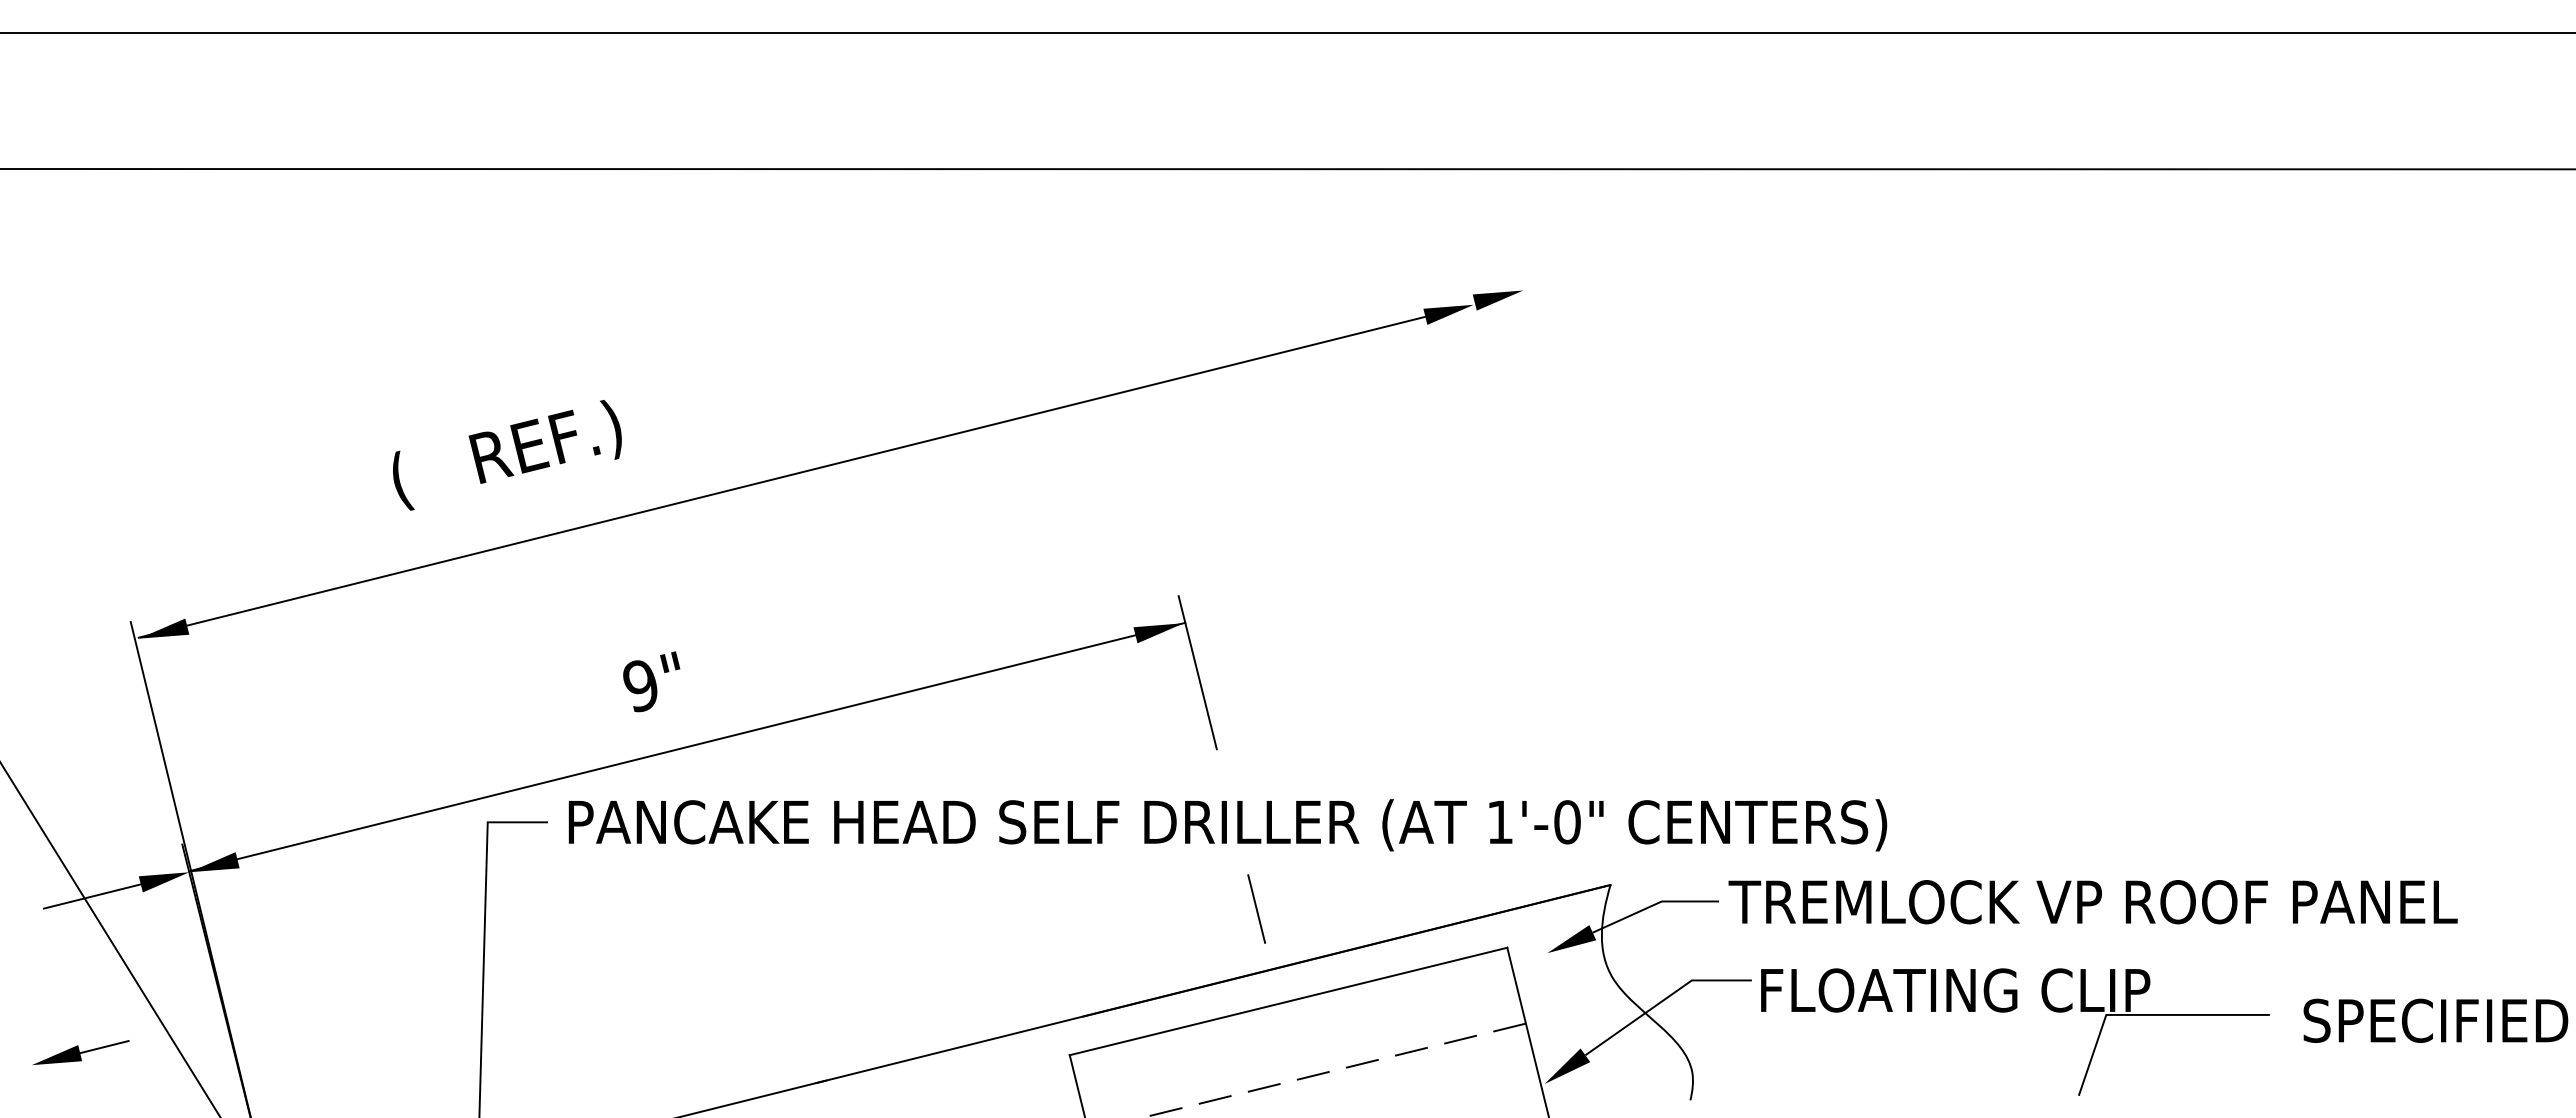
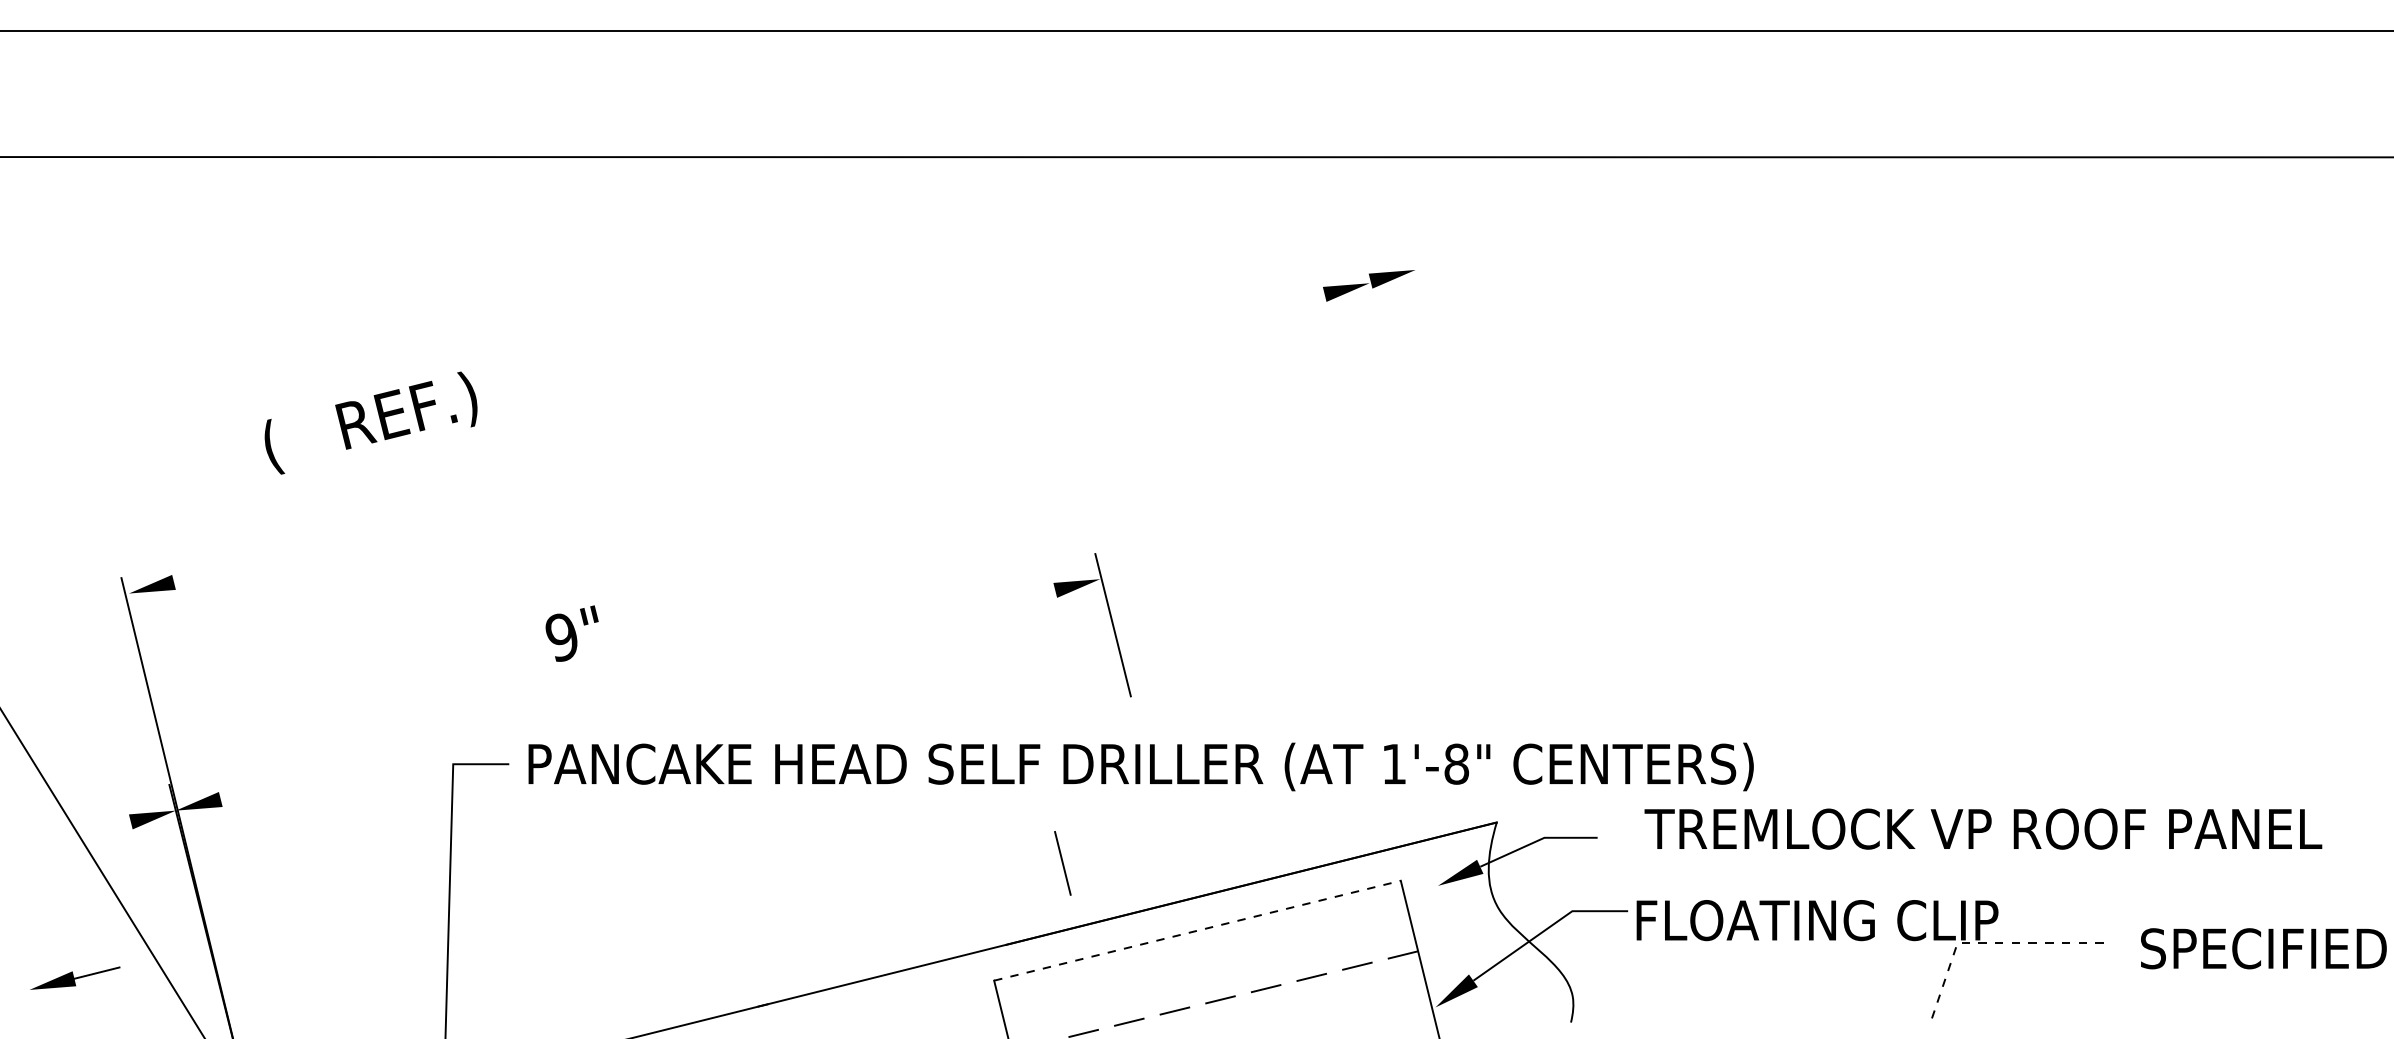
text: (507, 455) -> (371, 423), moved
line: (781, 476) -> (726, 442), removed
text: (651, 681) -> (571, 633), moved
line: (687, 746) -> (638, 693), removed
text: (1567, 822) -> (1456, 764), 1'-0" -> 1'-8"
line: (92, 896) -> (85, 833), removed
text: (2092, 902) -> (1982, 829), moved
line: (1256, 908) -> (1062, 862), moved
line: (1289, 1001) -> (1198, 930), solid -> dashed
line: (2145, 1014) -> (1993, 942), solid -> dashed

